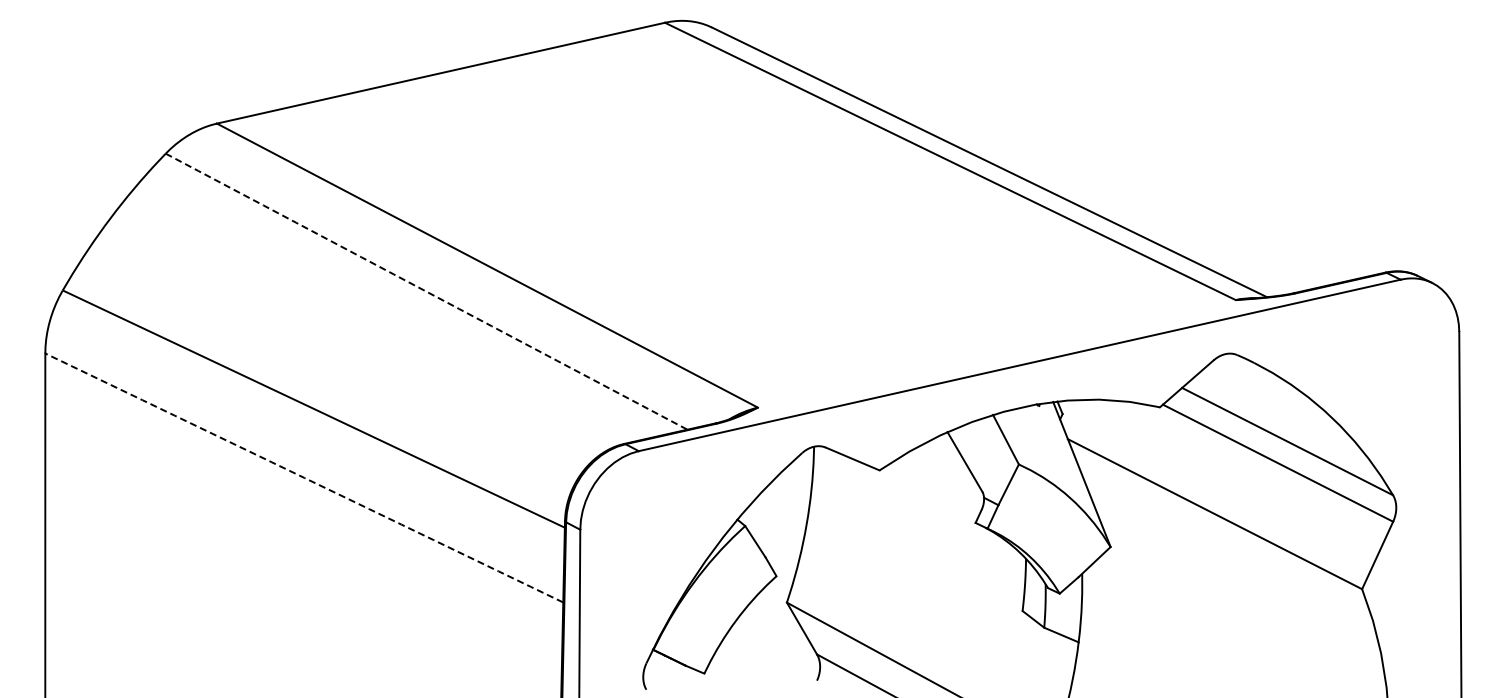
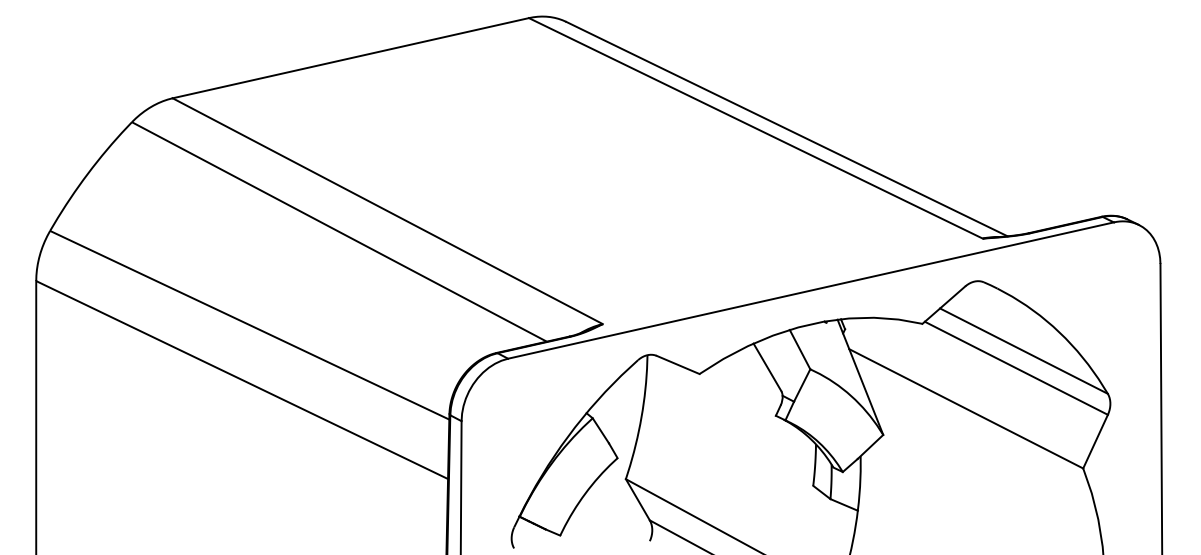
arc: (426, 291) -> (339, 231), dashed -> solid
arc: (304, 477) -> (242, 379), dashed -> solid

